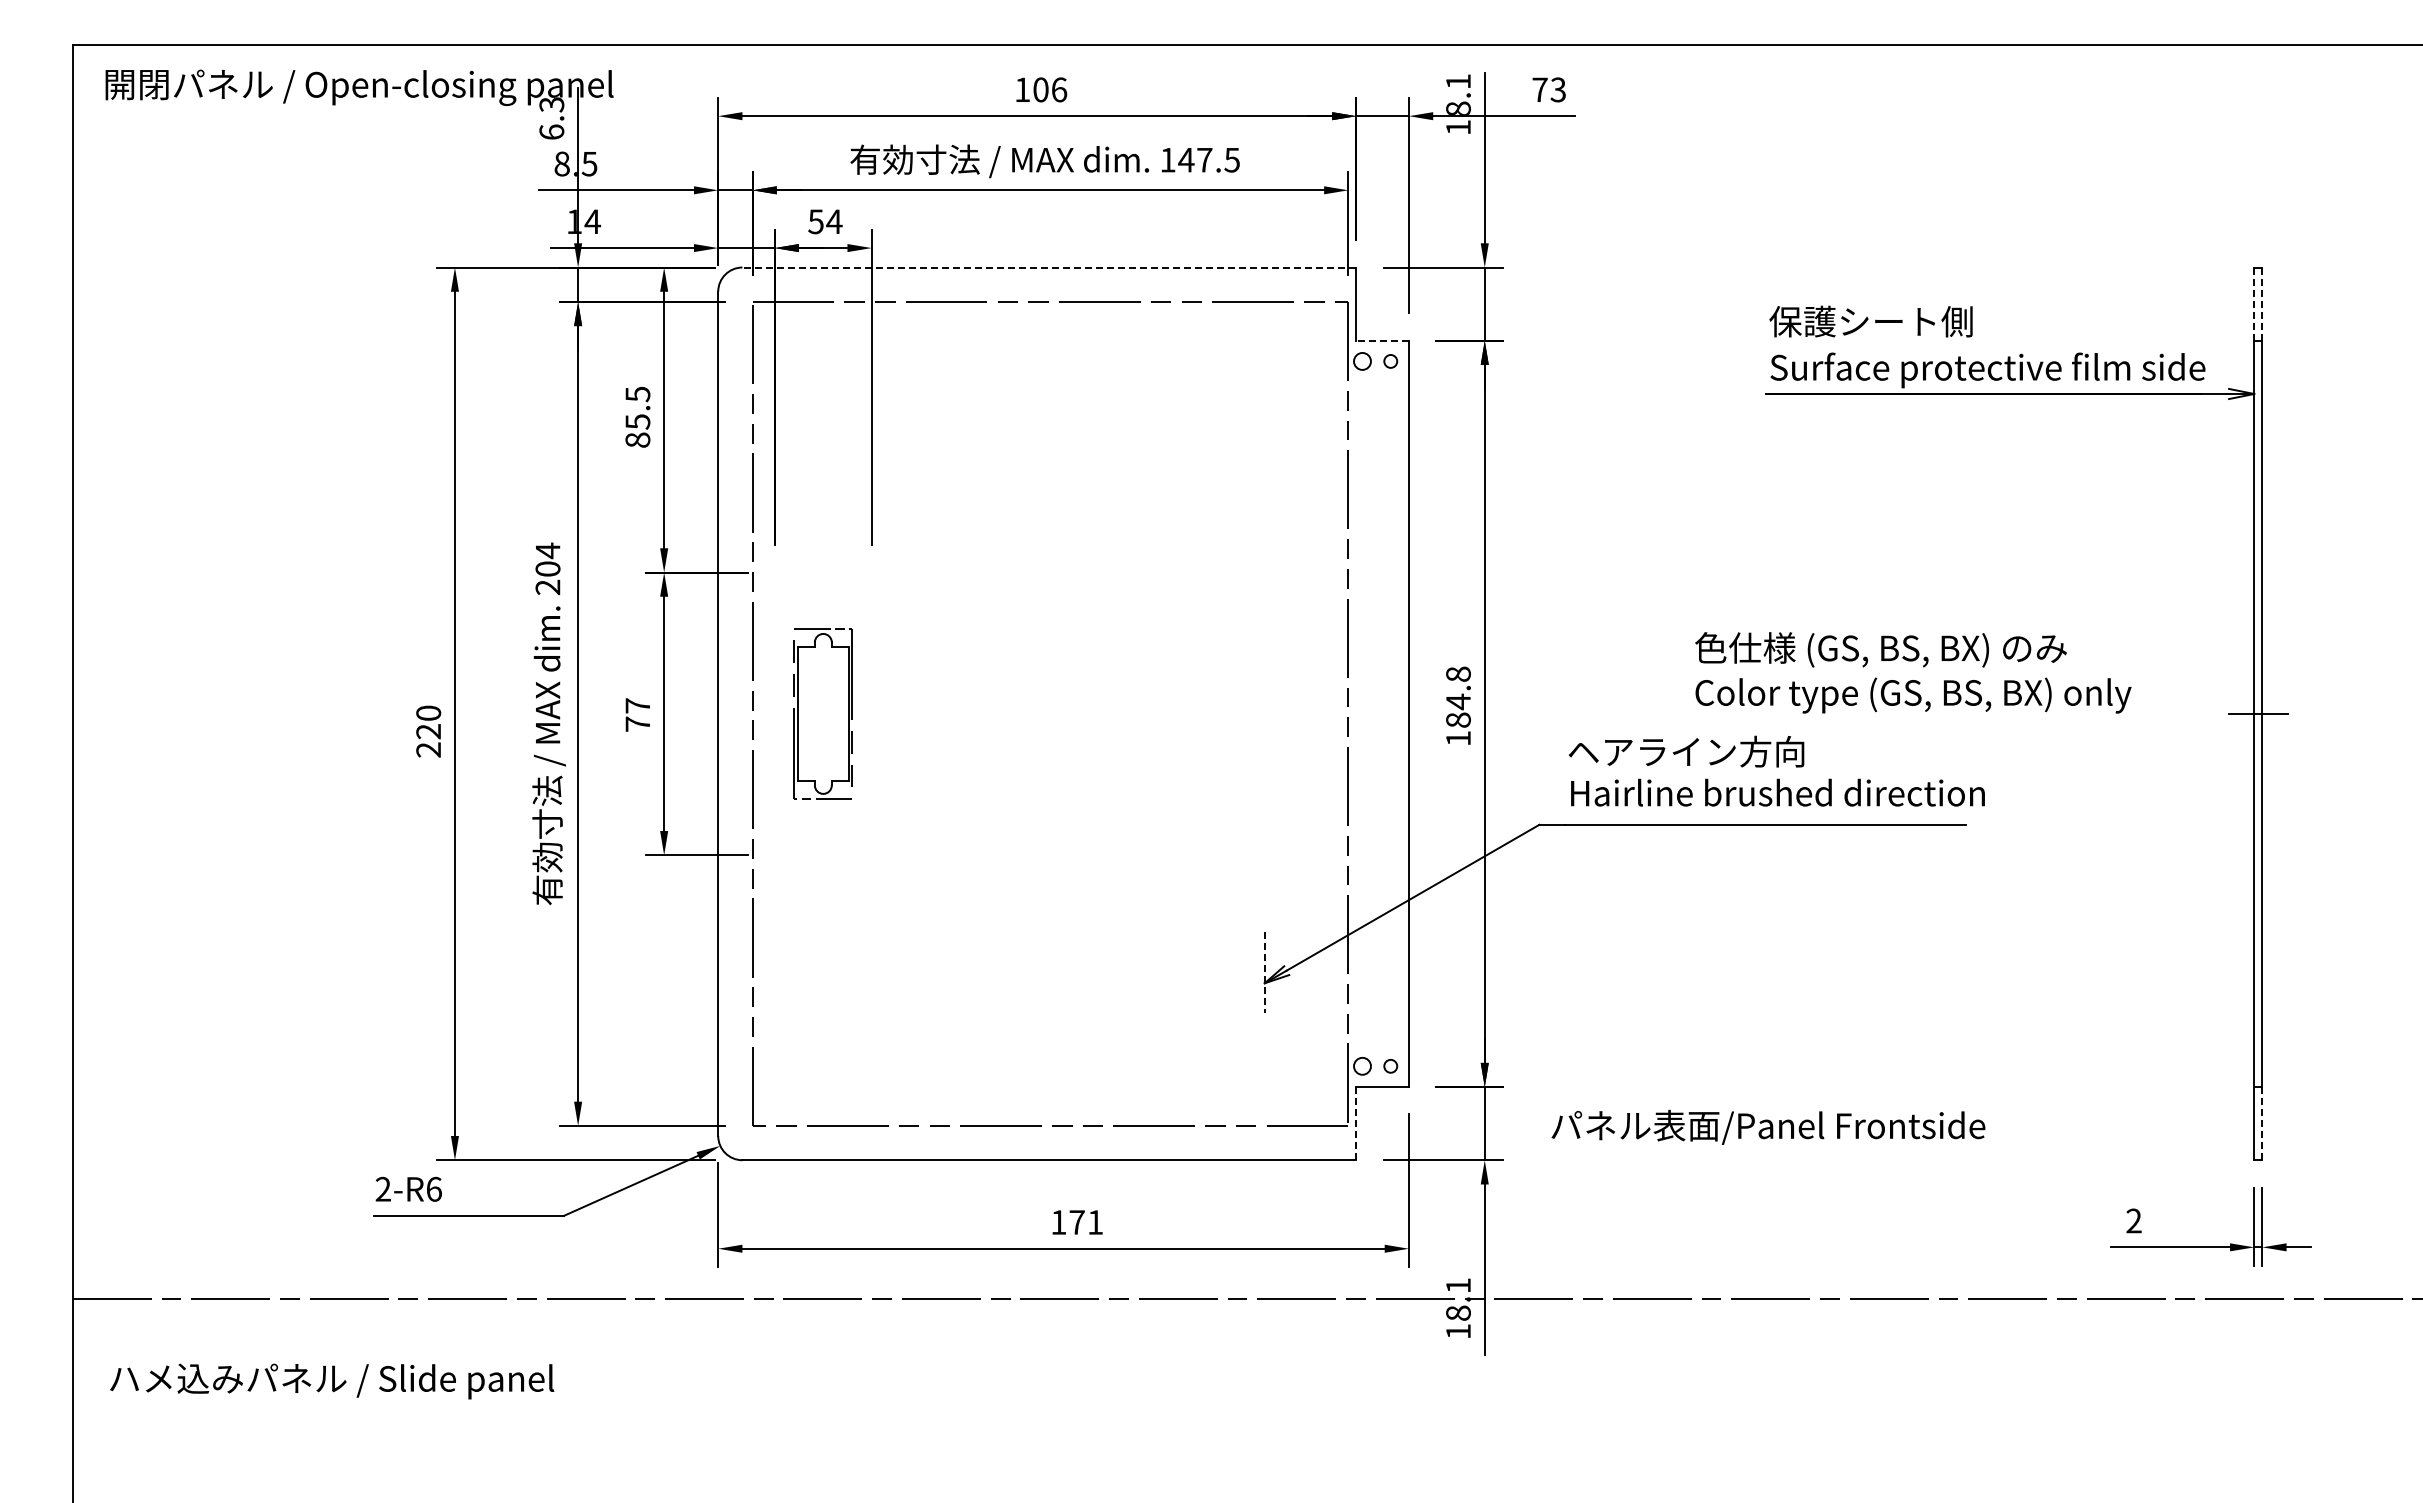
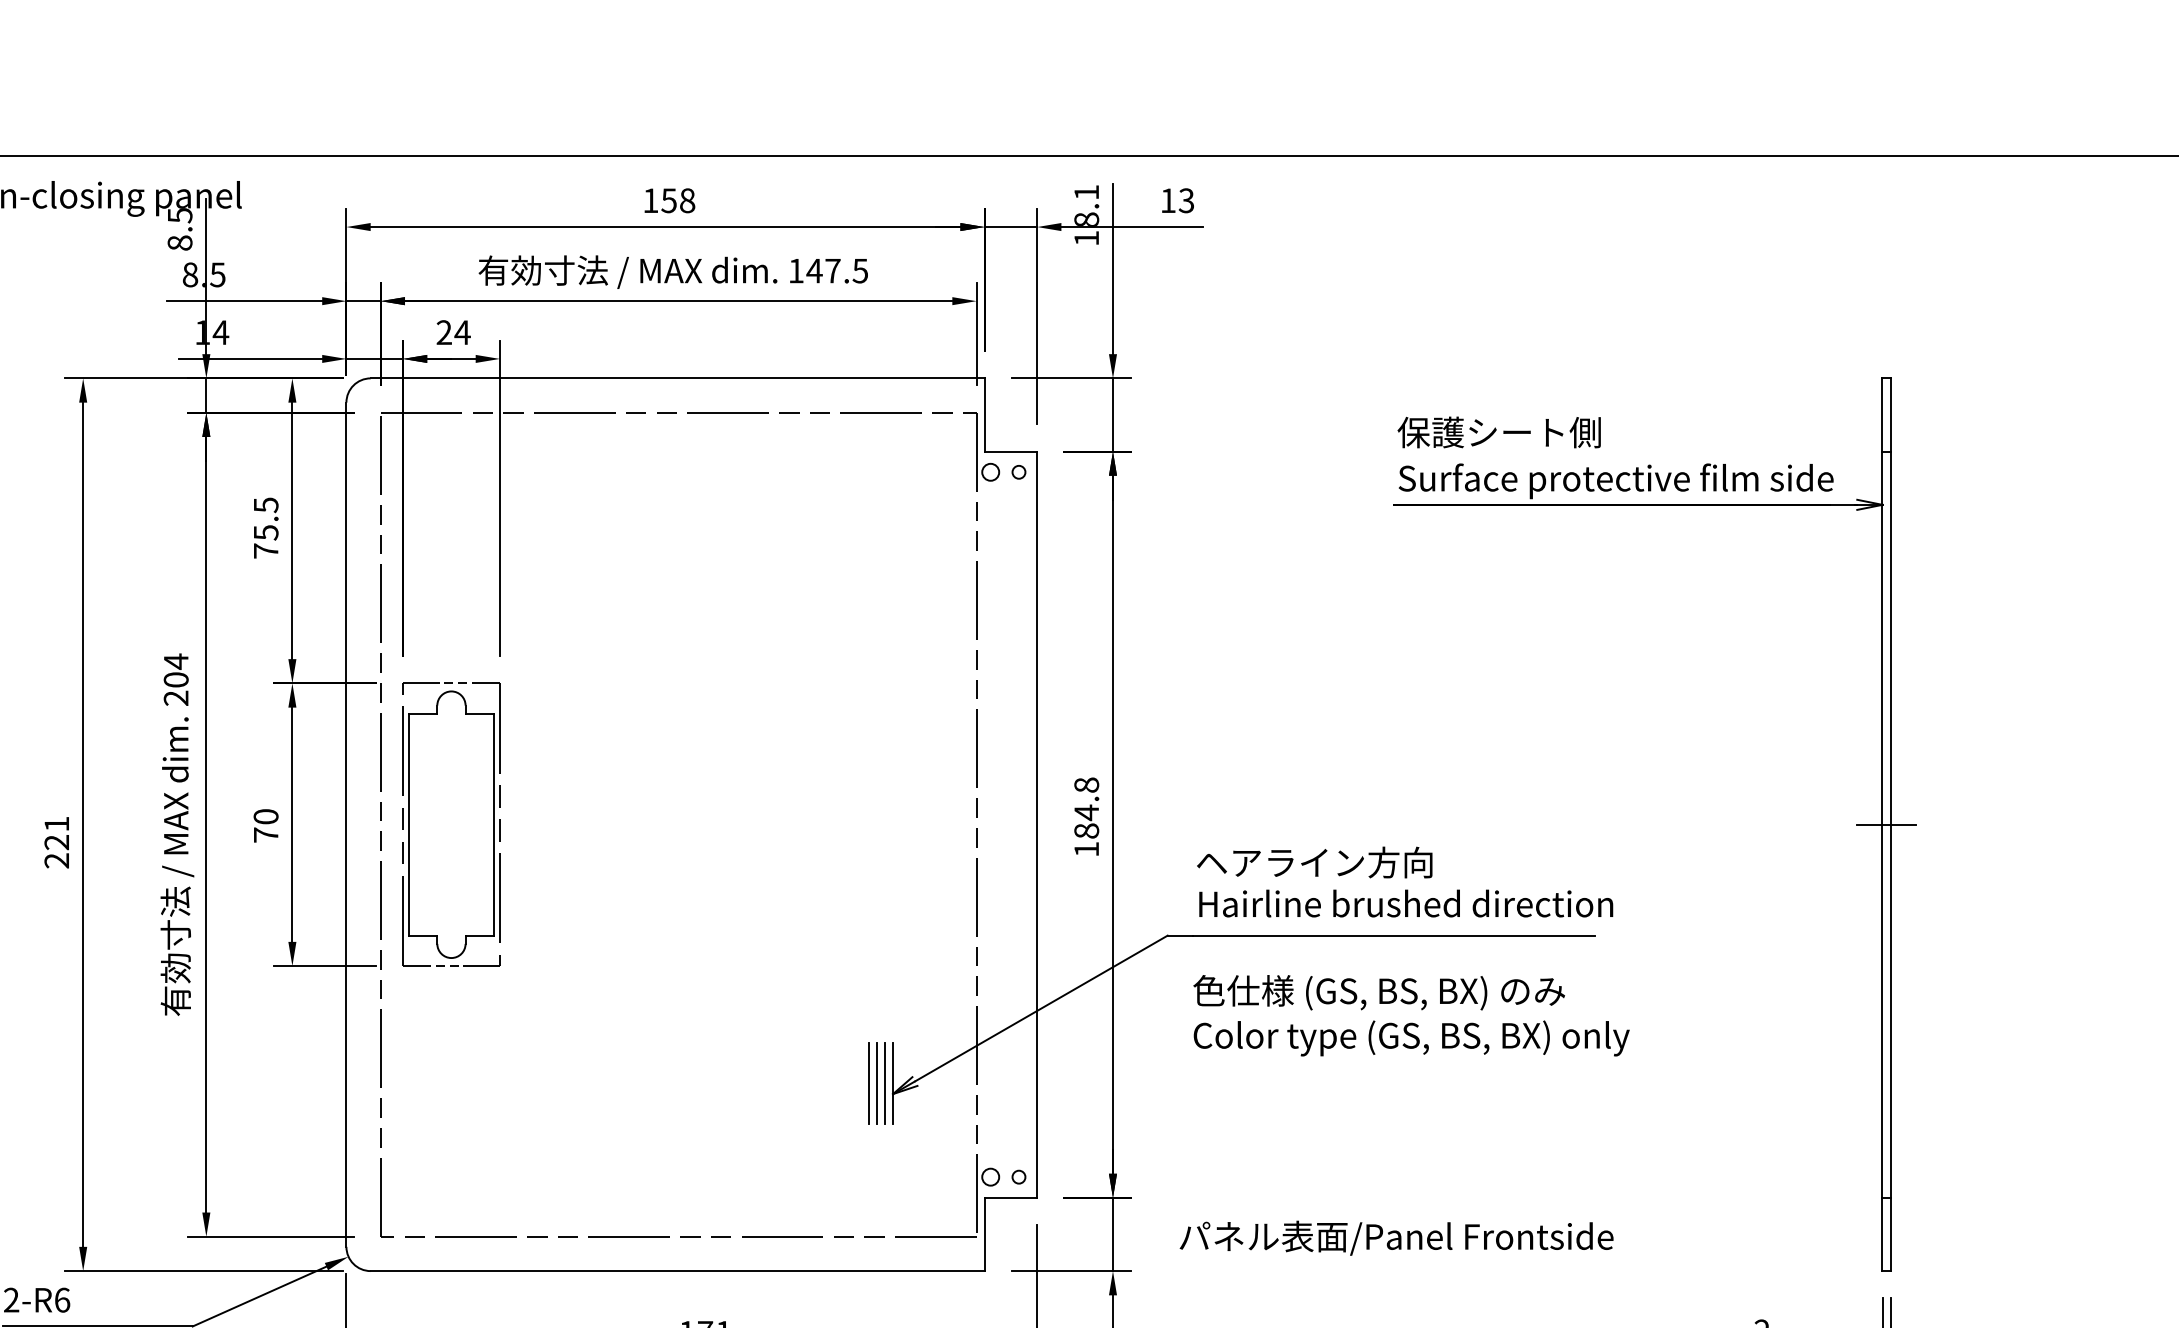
text: (1050, 89) -> (678, 200), 106 -> 158
text: (1539, 89) -> (1167, 200), 73 -> 13
text: (551, 118) -> (179, 229), 6.3 -> 8.5
text: (815, 221) -> (443, 332), 54 -> 24
line: (1049, 267) -> (677, 378), dashed -> solid
line: (2254, 304) -> (1882, 415), dashed -> solid
line: (2262, 304) -> (1890, 415), dashed -> solid
line: (1382, 340) -> (1010, 451), dashed -> solid
text: (637, 439) -> (265, 550), 85.5 -> 75.5
text: (1913, 672) -> (1411, 1015), moved
text: (637, 705) -> (265, 816), 77 -> 70
text: (428, 712) -> (56, 823), 220 -> 221
part: (823, 713) -> (451, 824), size x1.67
line: (1240, 972) -> (868, 1083), added
line: (1248, 972) -> (876, 1083), added
line: (1256, 972) -> (884, 1083), added
line: (1264, 973) -> (892, 1084), dashed -> solid
line: (1356, 1123) -> (984, 1234), dashed -> solid
line: (2262, 1123) -> (1890, 1234), dashed -> solid

